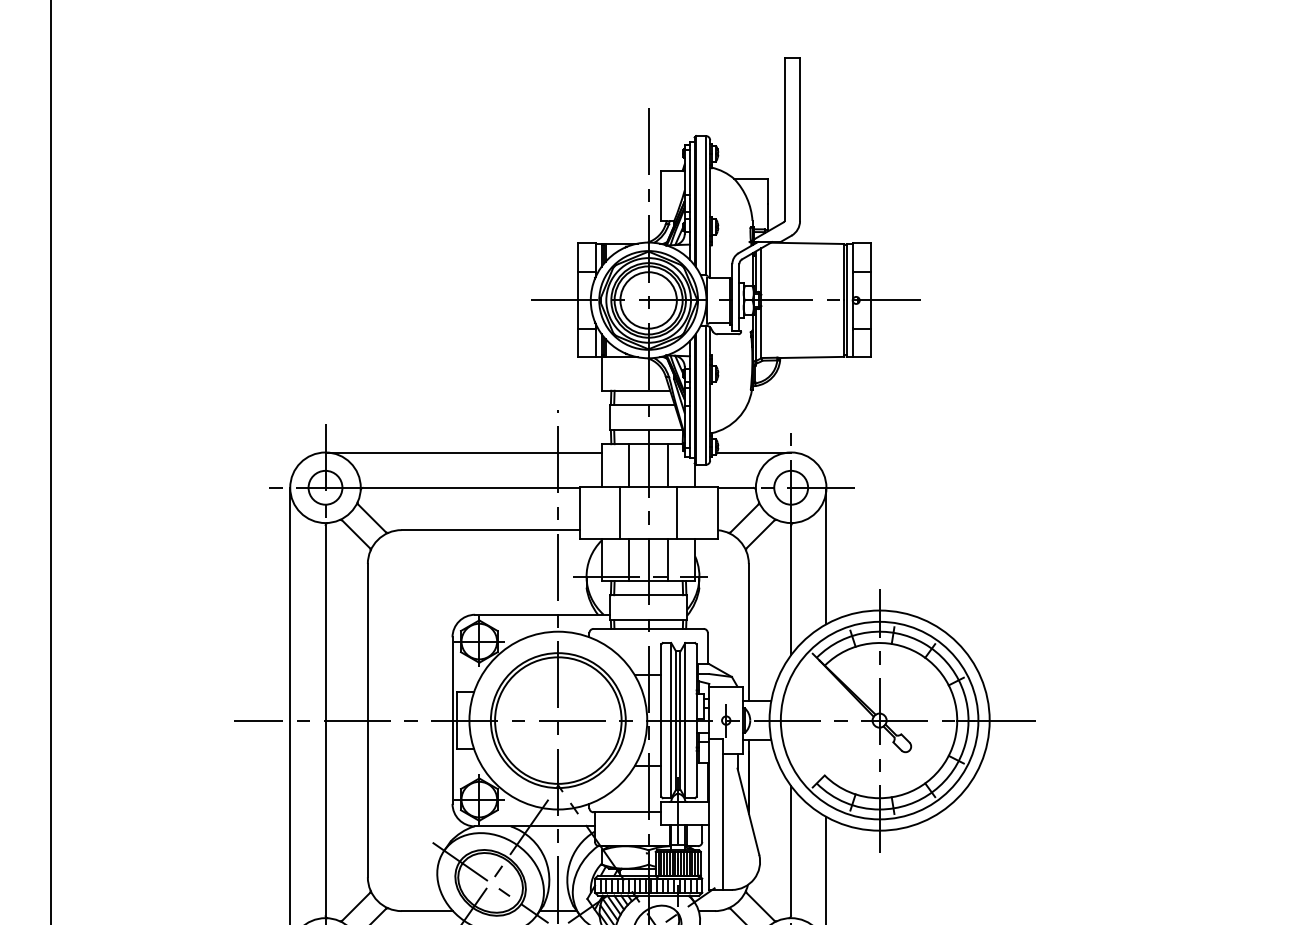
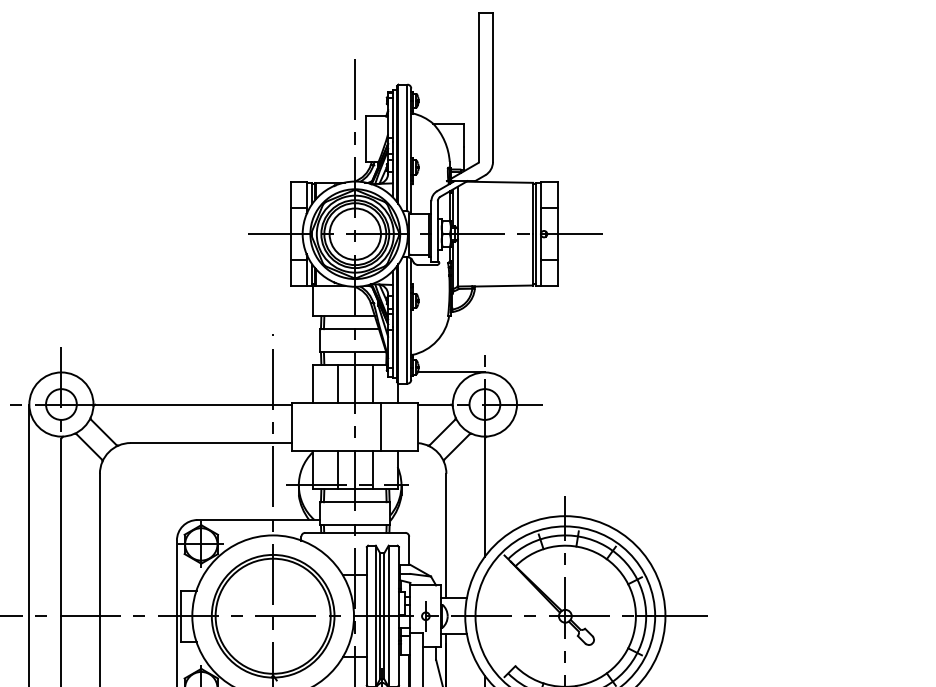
line: (463, 452) -> (186, 372), removed
line: (620, 512) -> (329, 427), removed
line: (826, 555) -> (517, 466), removed

